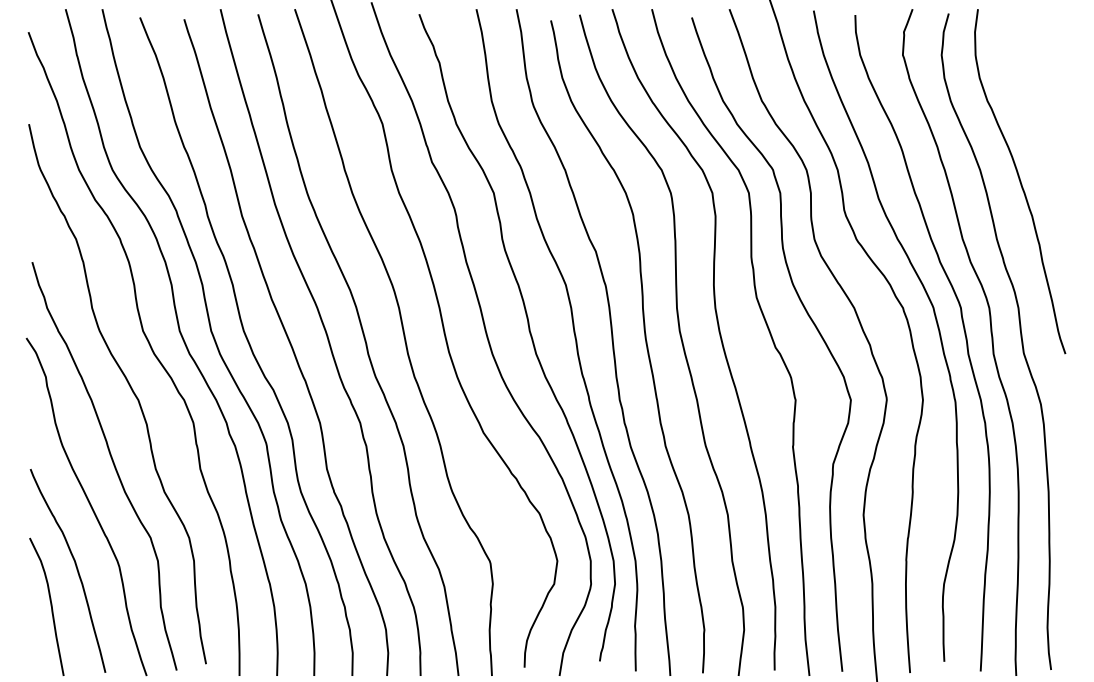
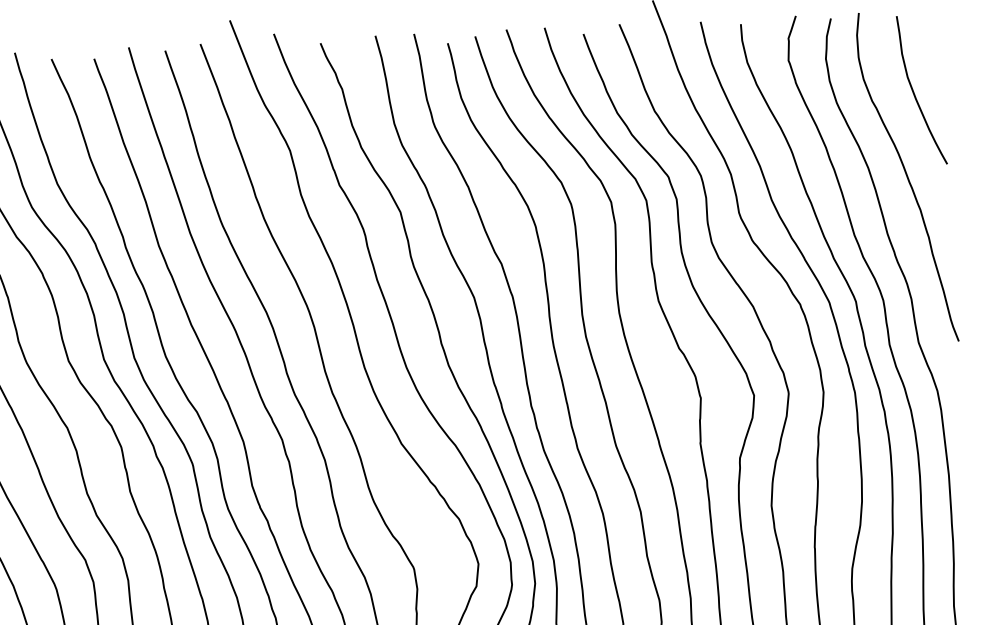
curve: (1031, 93) -> (914, 91), added

